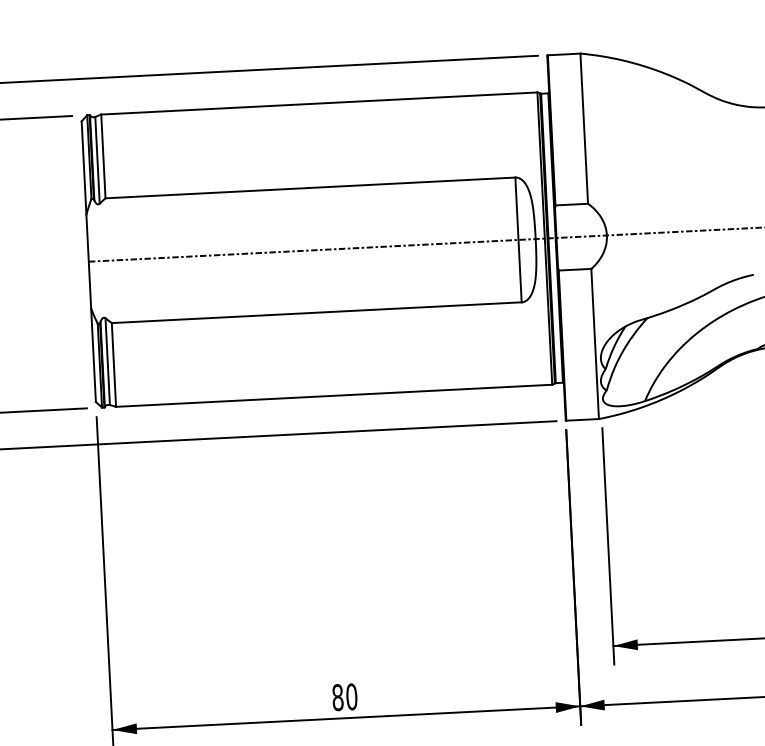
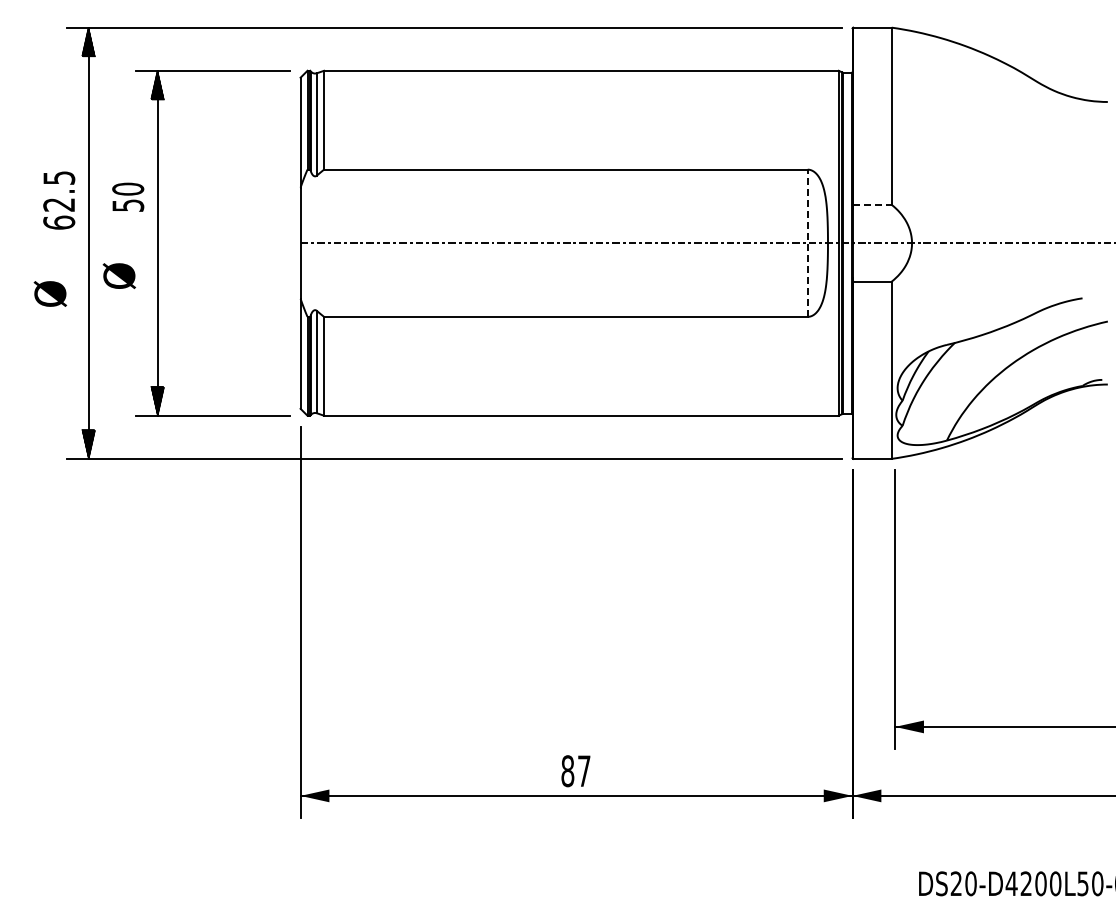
line: (571, 204) -> (872, 204), solid -> dashed
line: (518, 240) -> (807, 243), solid -> dashed
text: (351, 697) -> (583, 771), 80 -> 87

